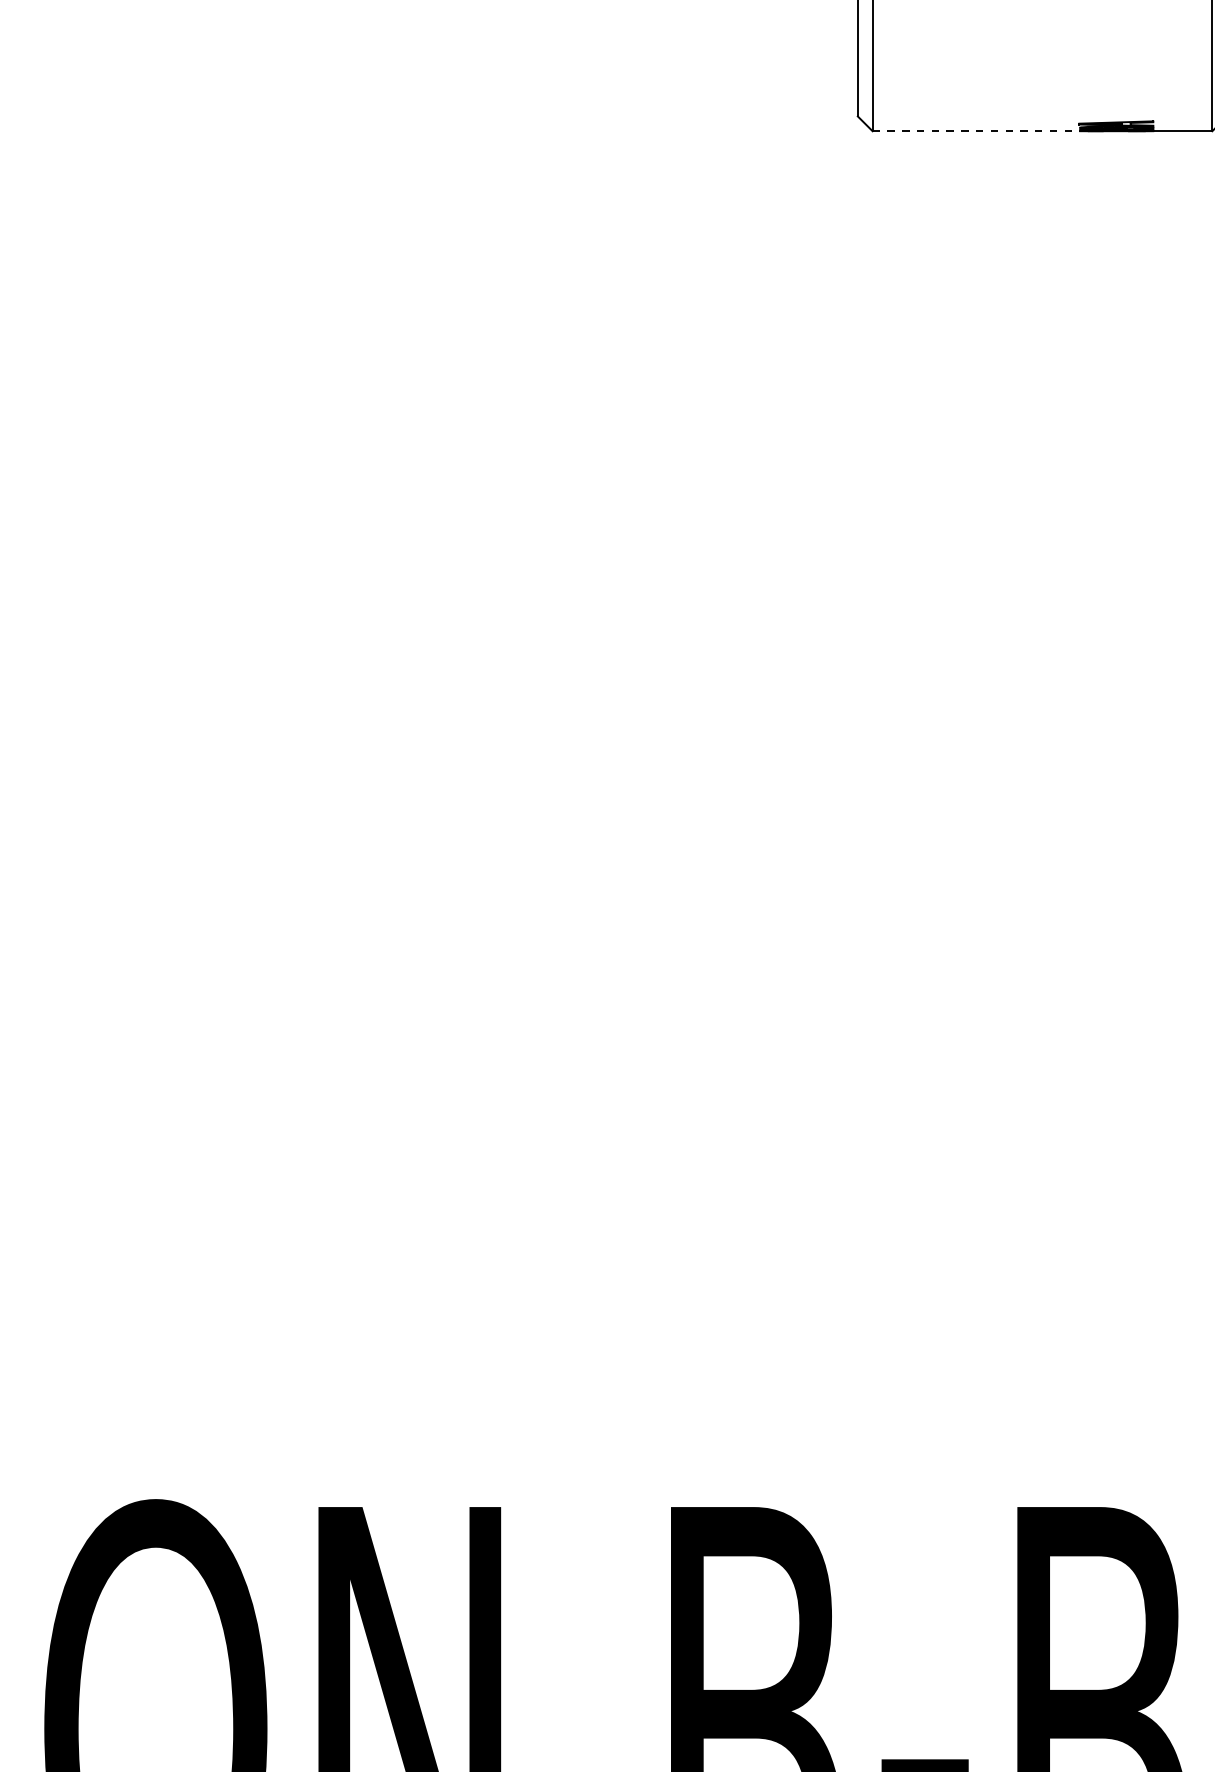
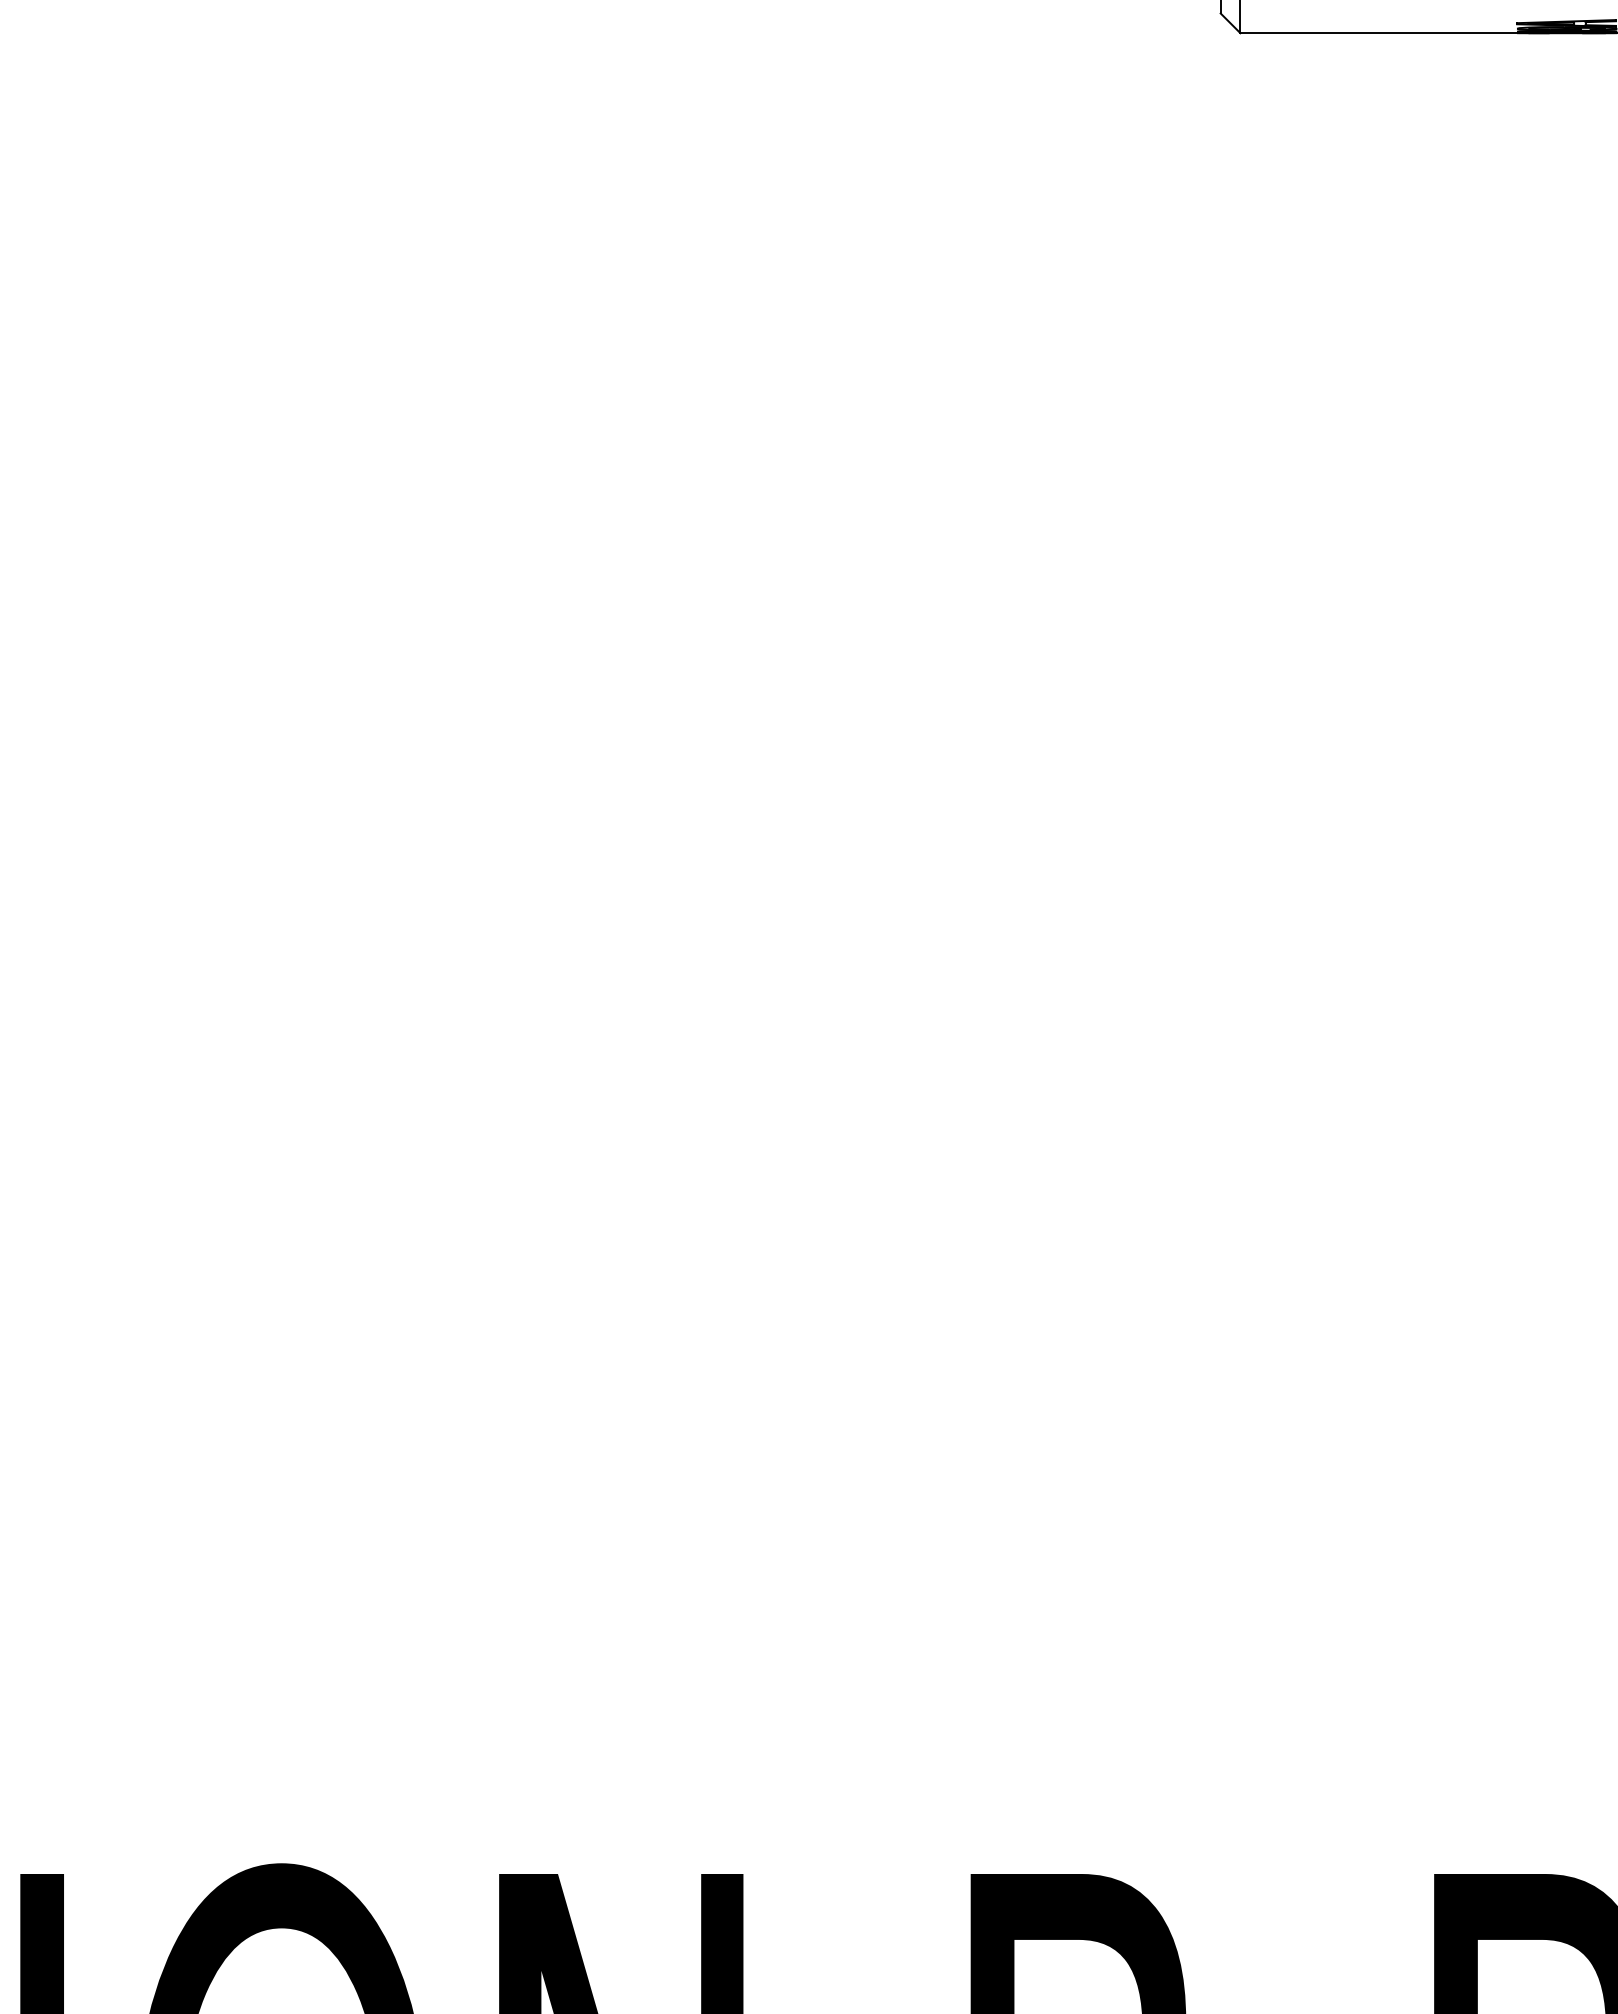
line: (988, 131) -> (1395, 33), dashed -> solid

